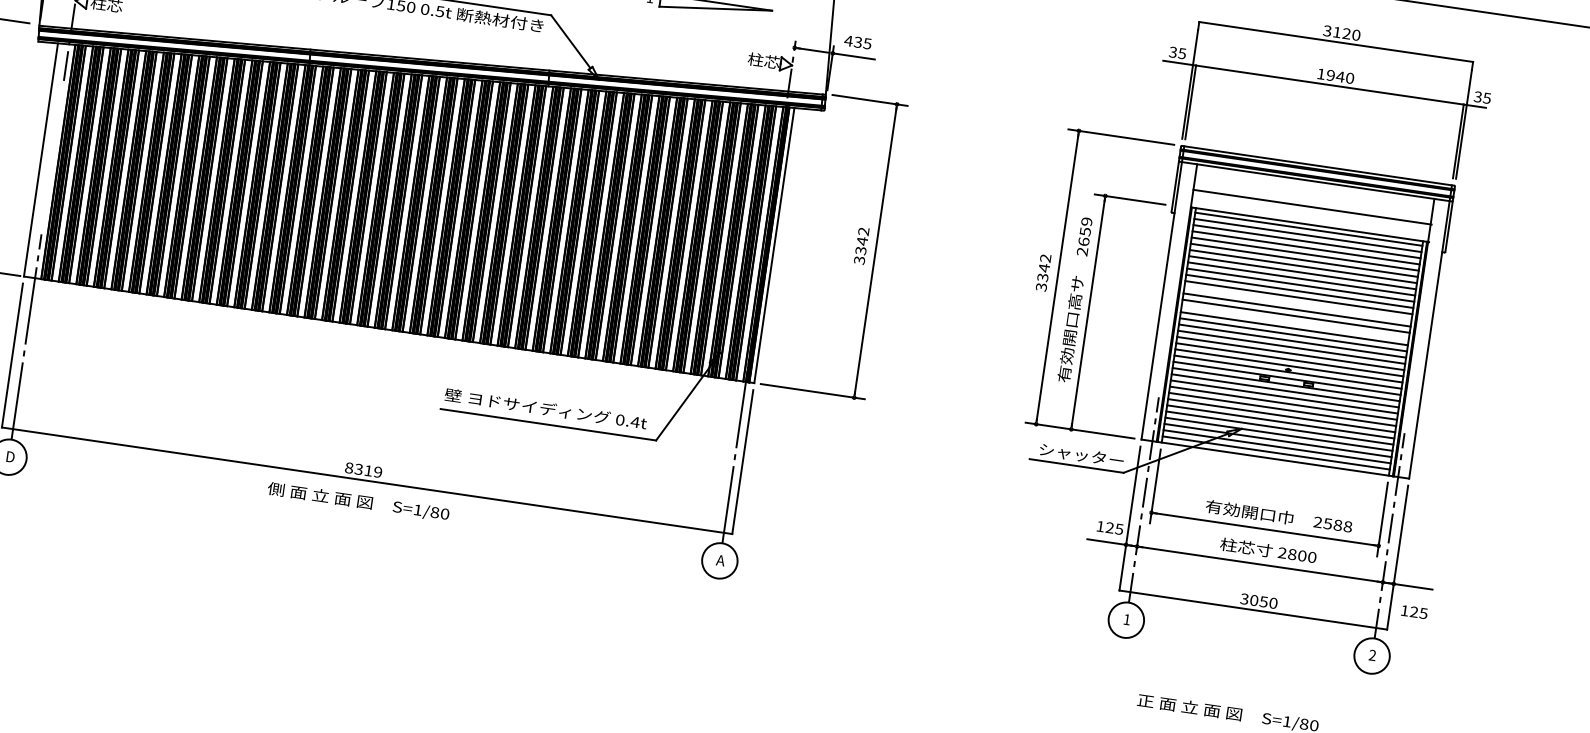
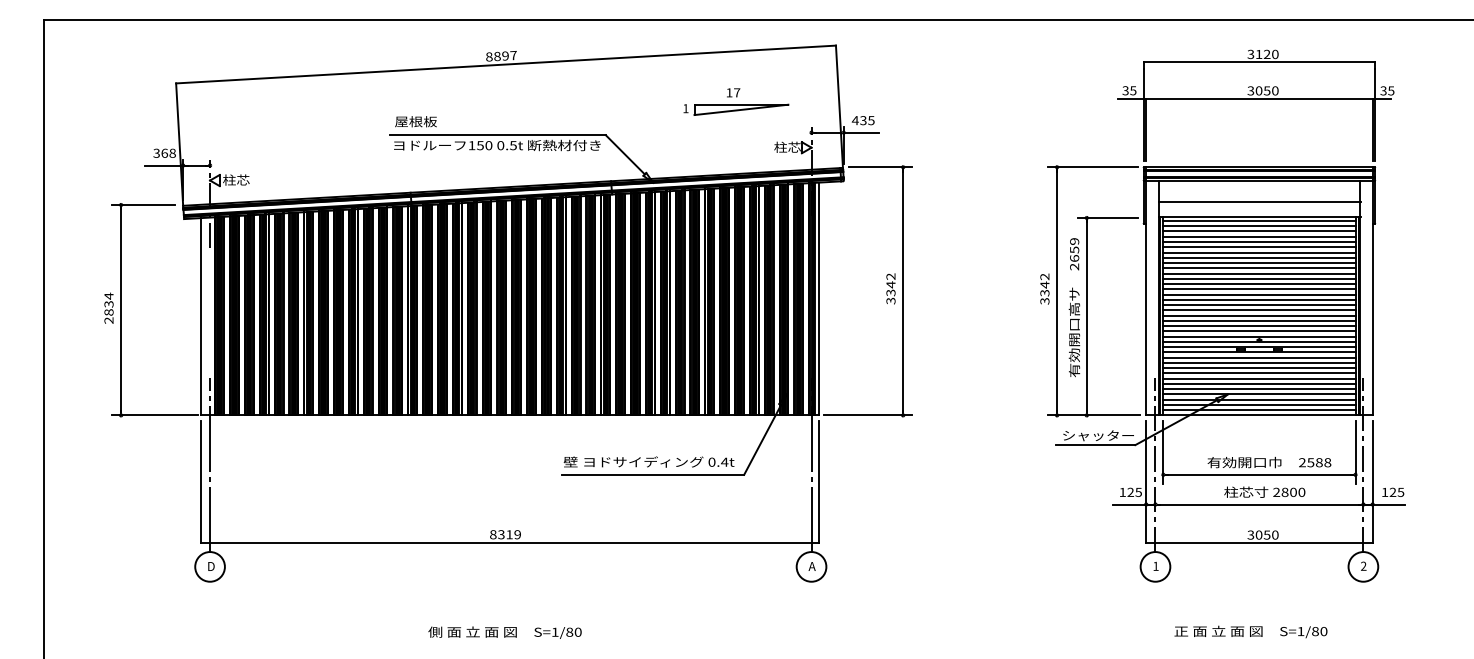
text: (1330, 74) -> (1258, 90), 1940 -> 3050
line: (1298, 303) -> (1259, 283), added
line: (1295, 322) -> (1259, 299), added
text: (357, 501) -> (504, 632), moved
text: (1414, 611) -> (1393, 491), moved

